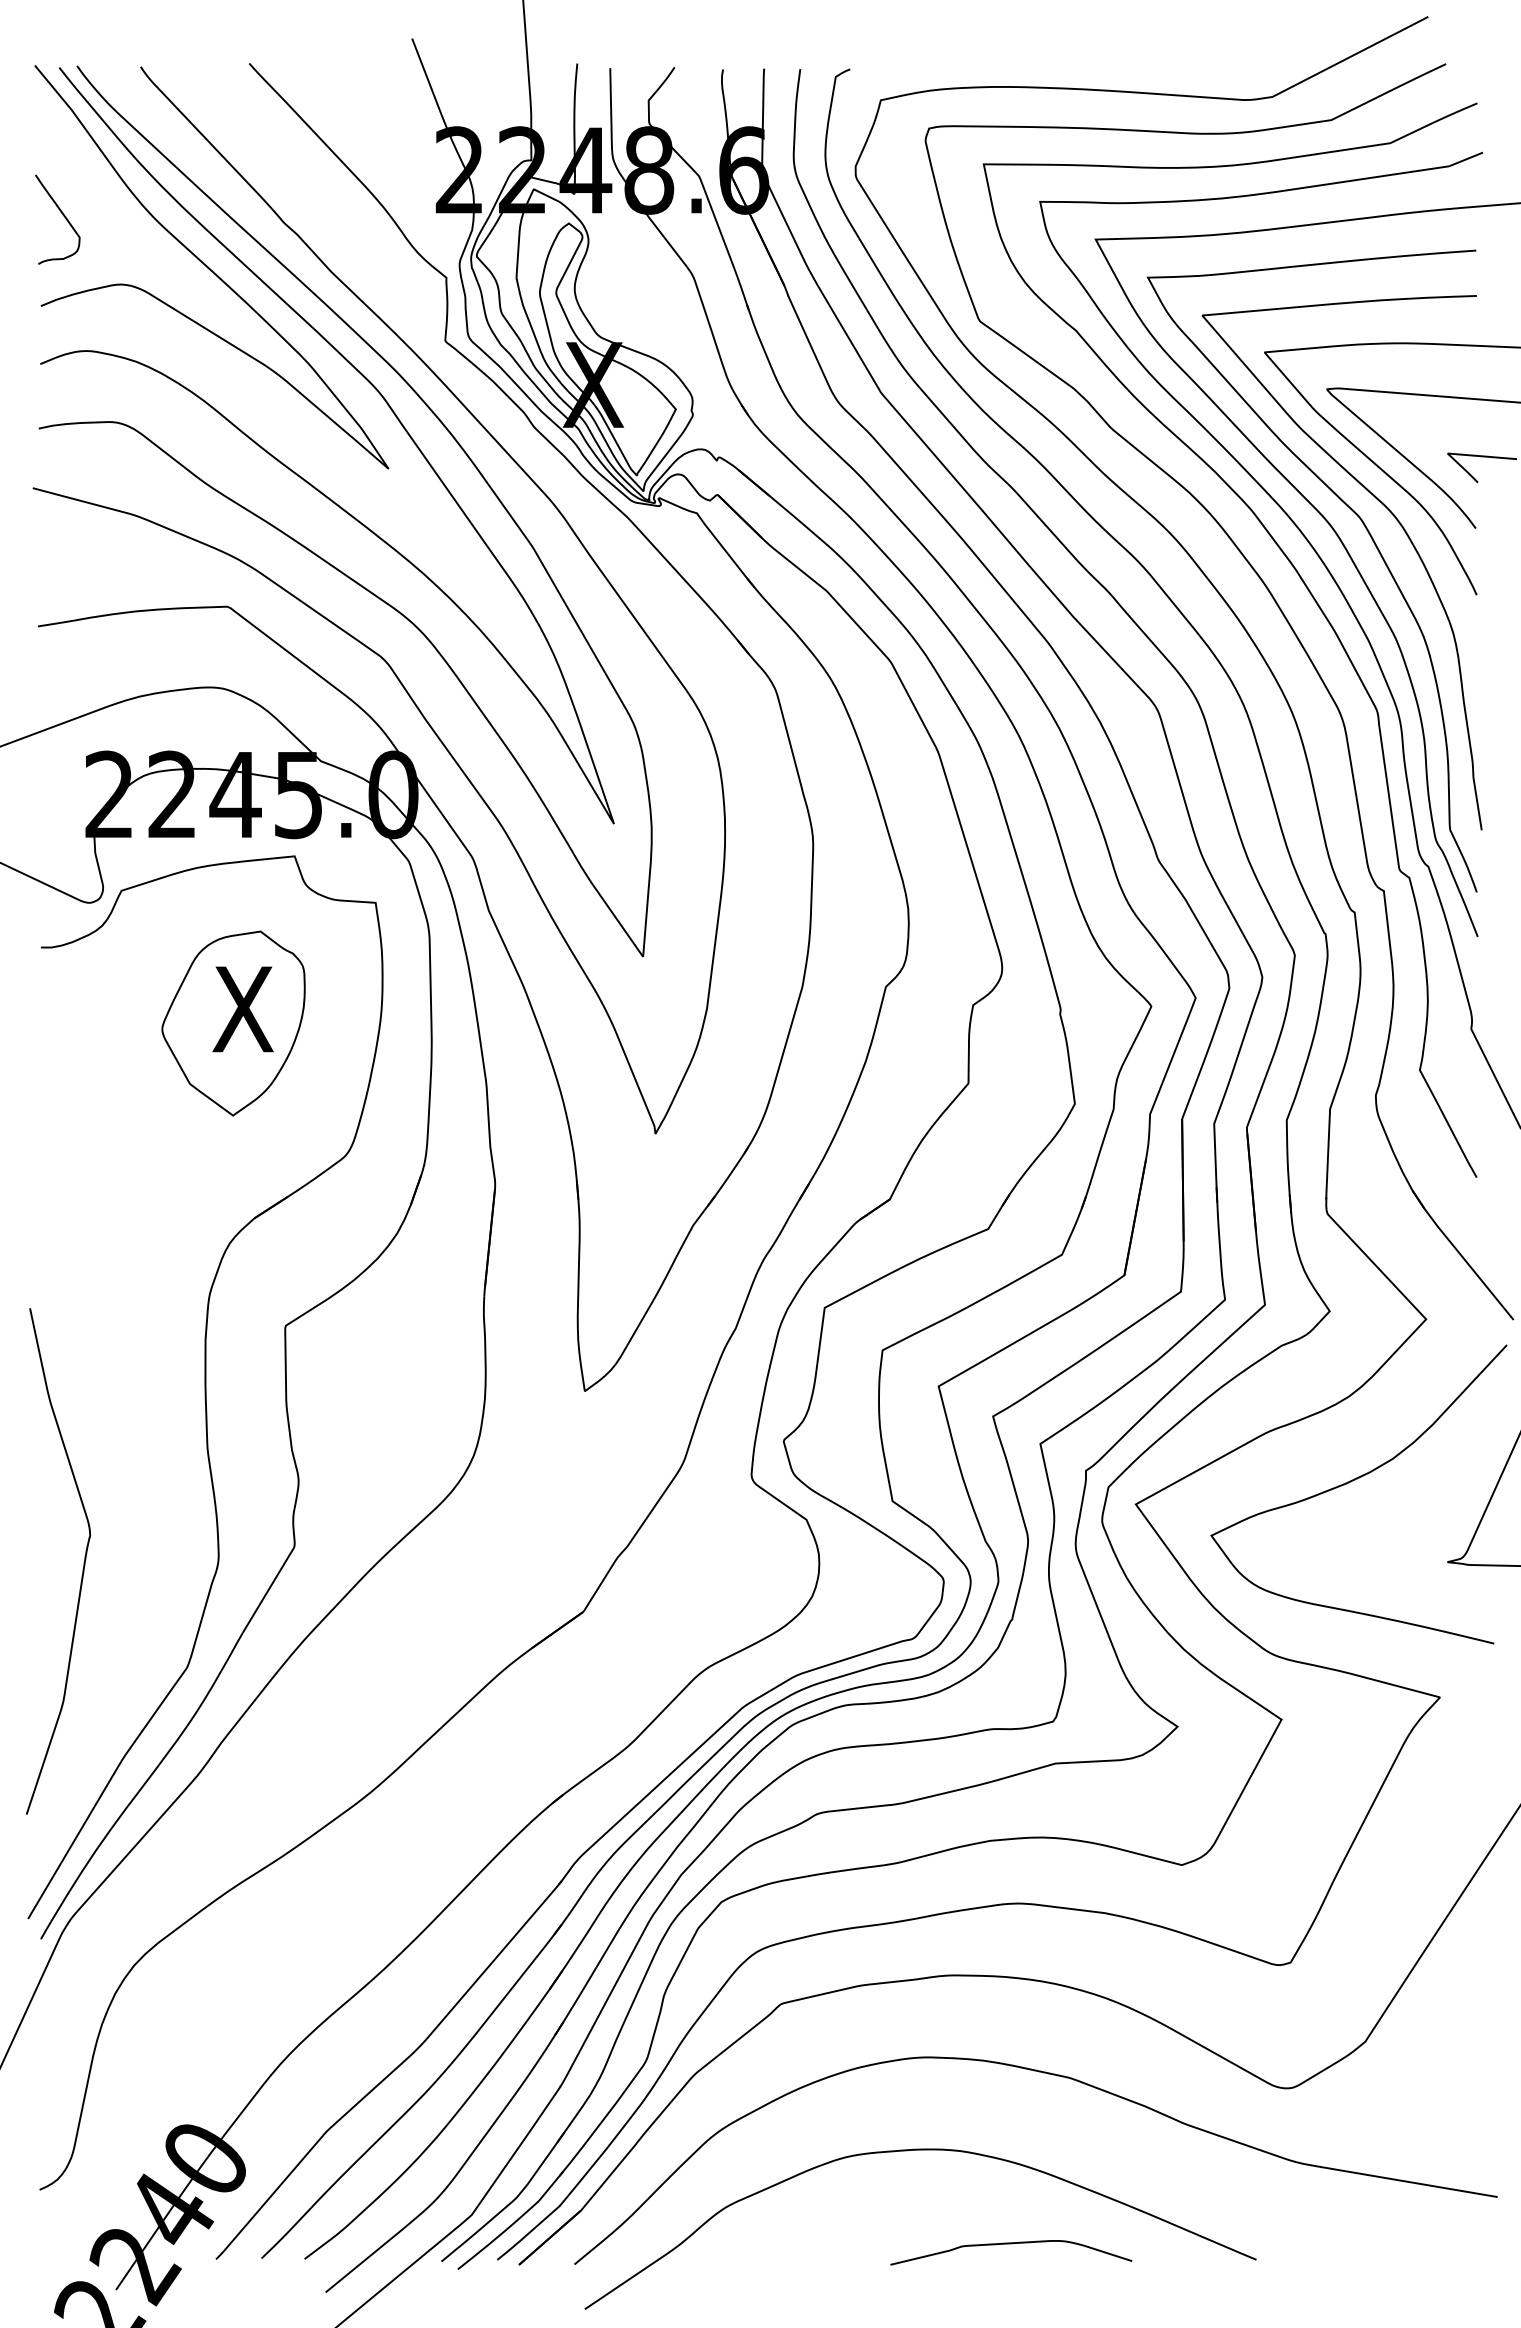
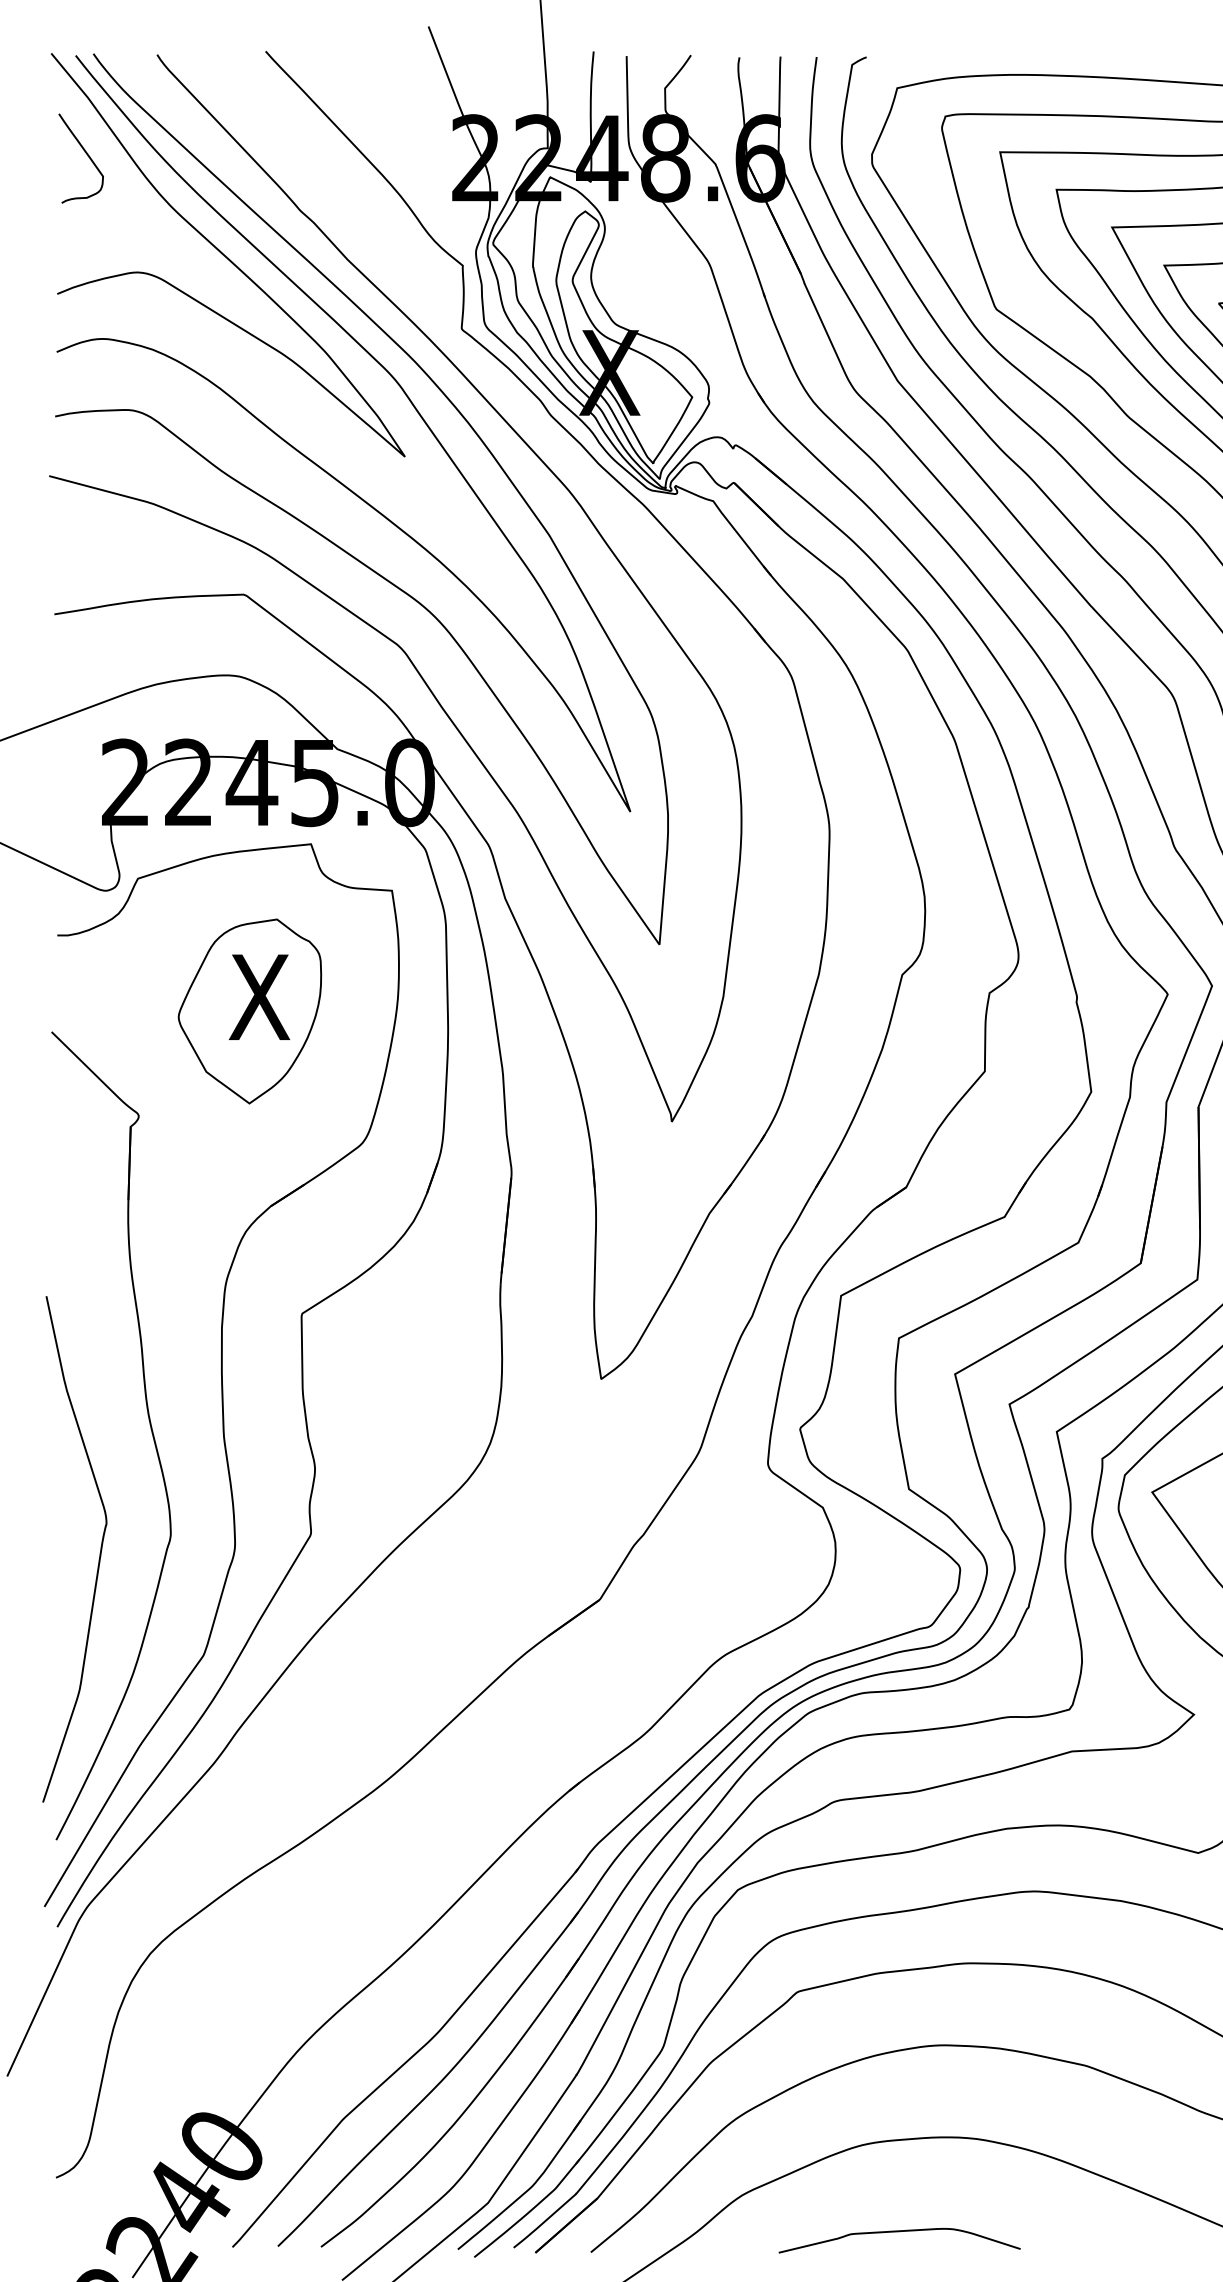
curve: (63, 216) -> (86, 155), moved
part: (133, 1438) -> (149, 1426), added
curve: (1011, 2244) -> (899, 2232), moved

